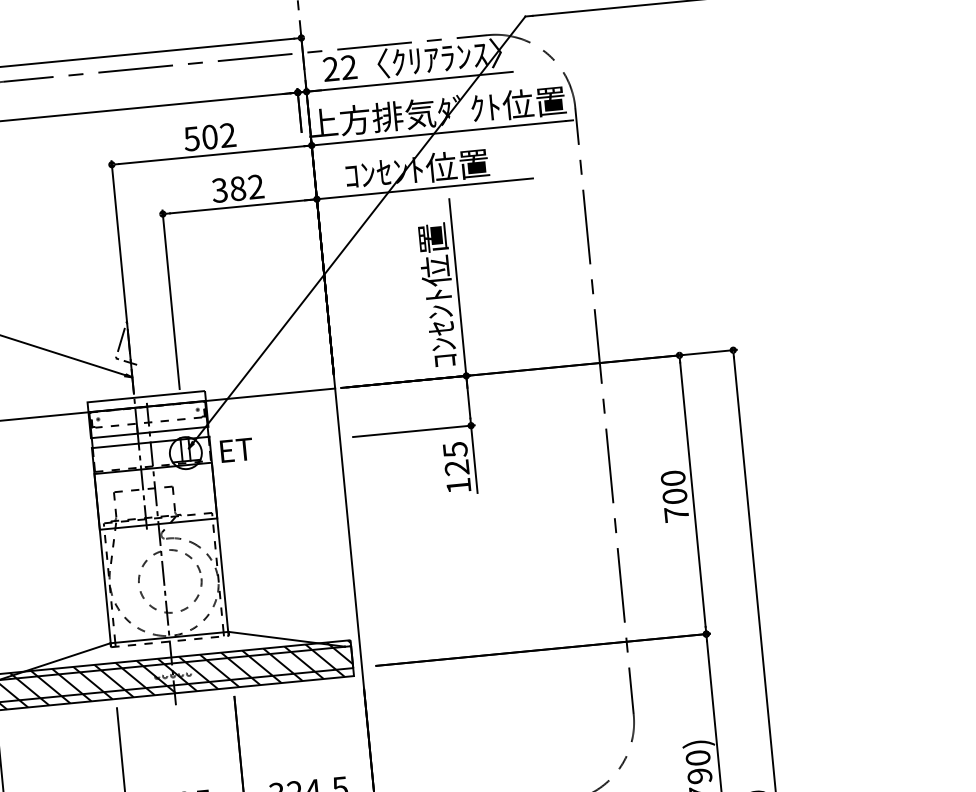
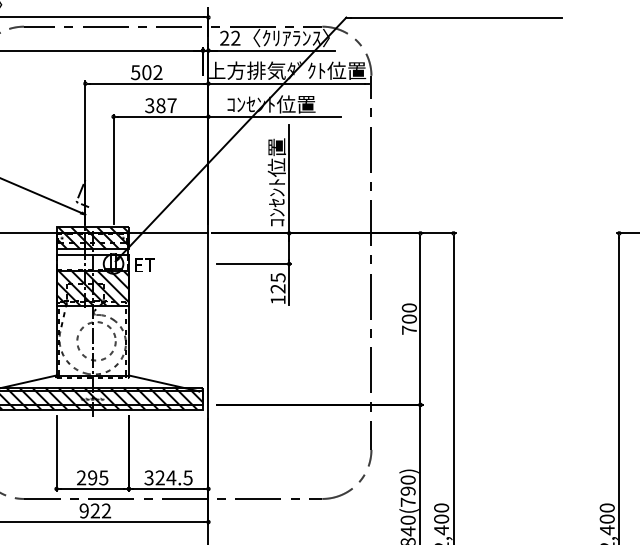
text: (255, 186) -> (171, 105), 382 -> 387
hatch: (147, 415) -> (92, 238), added
hatch: (155, 496) -> (92, 288), added

